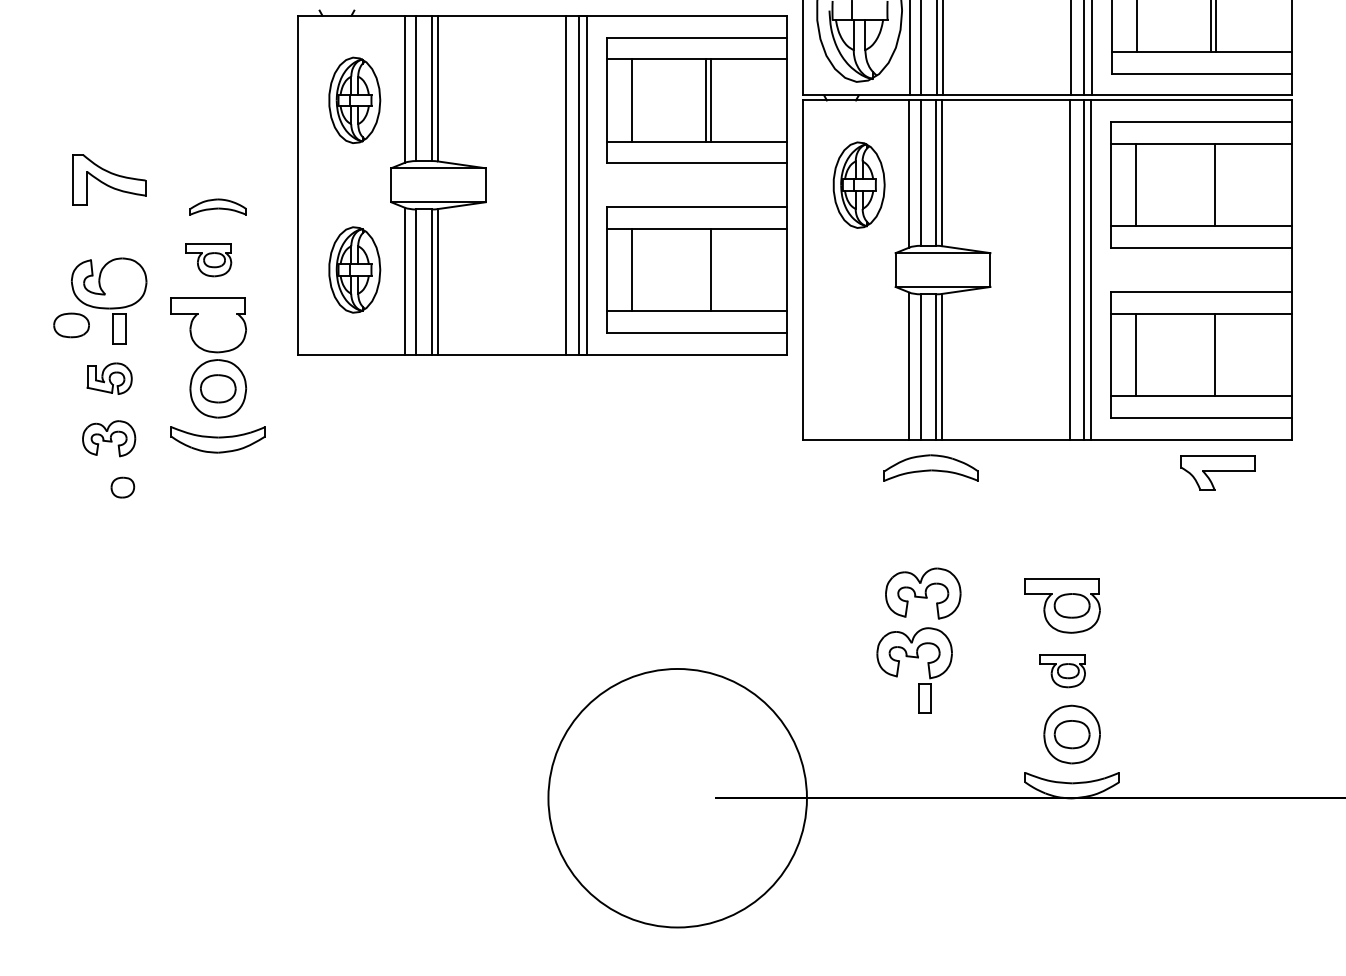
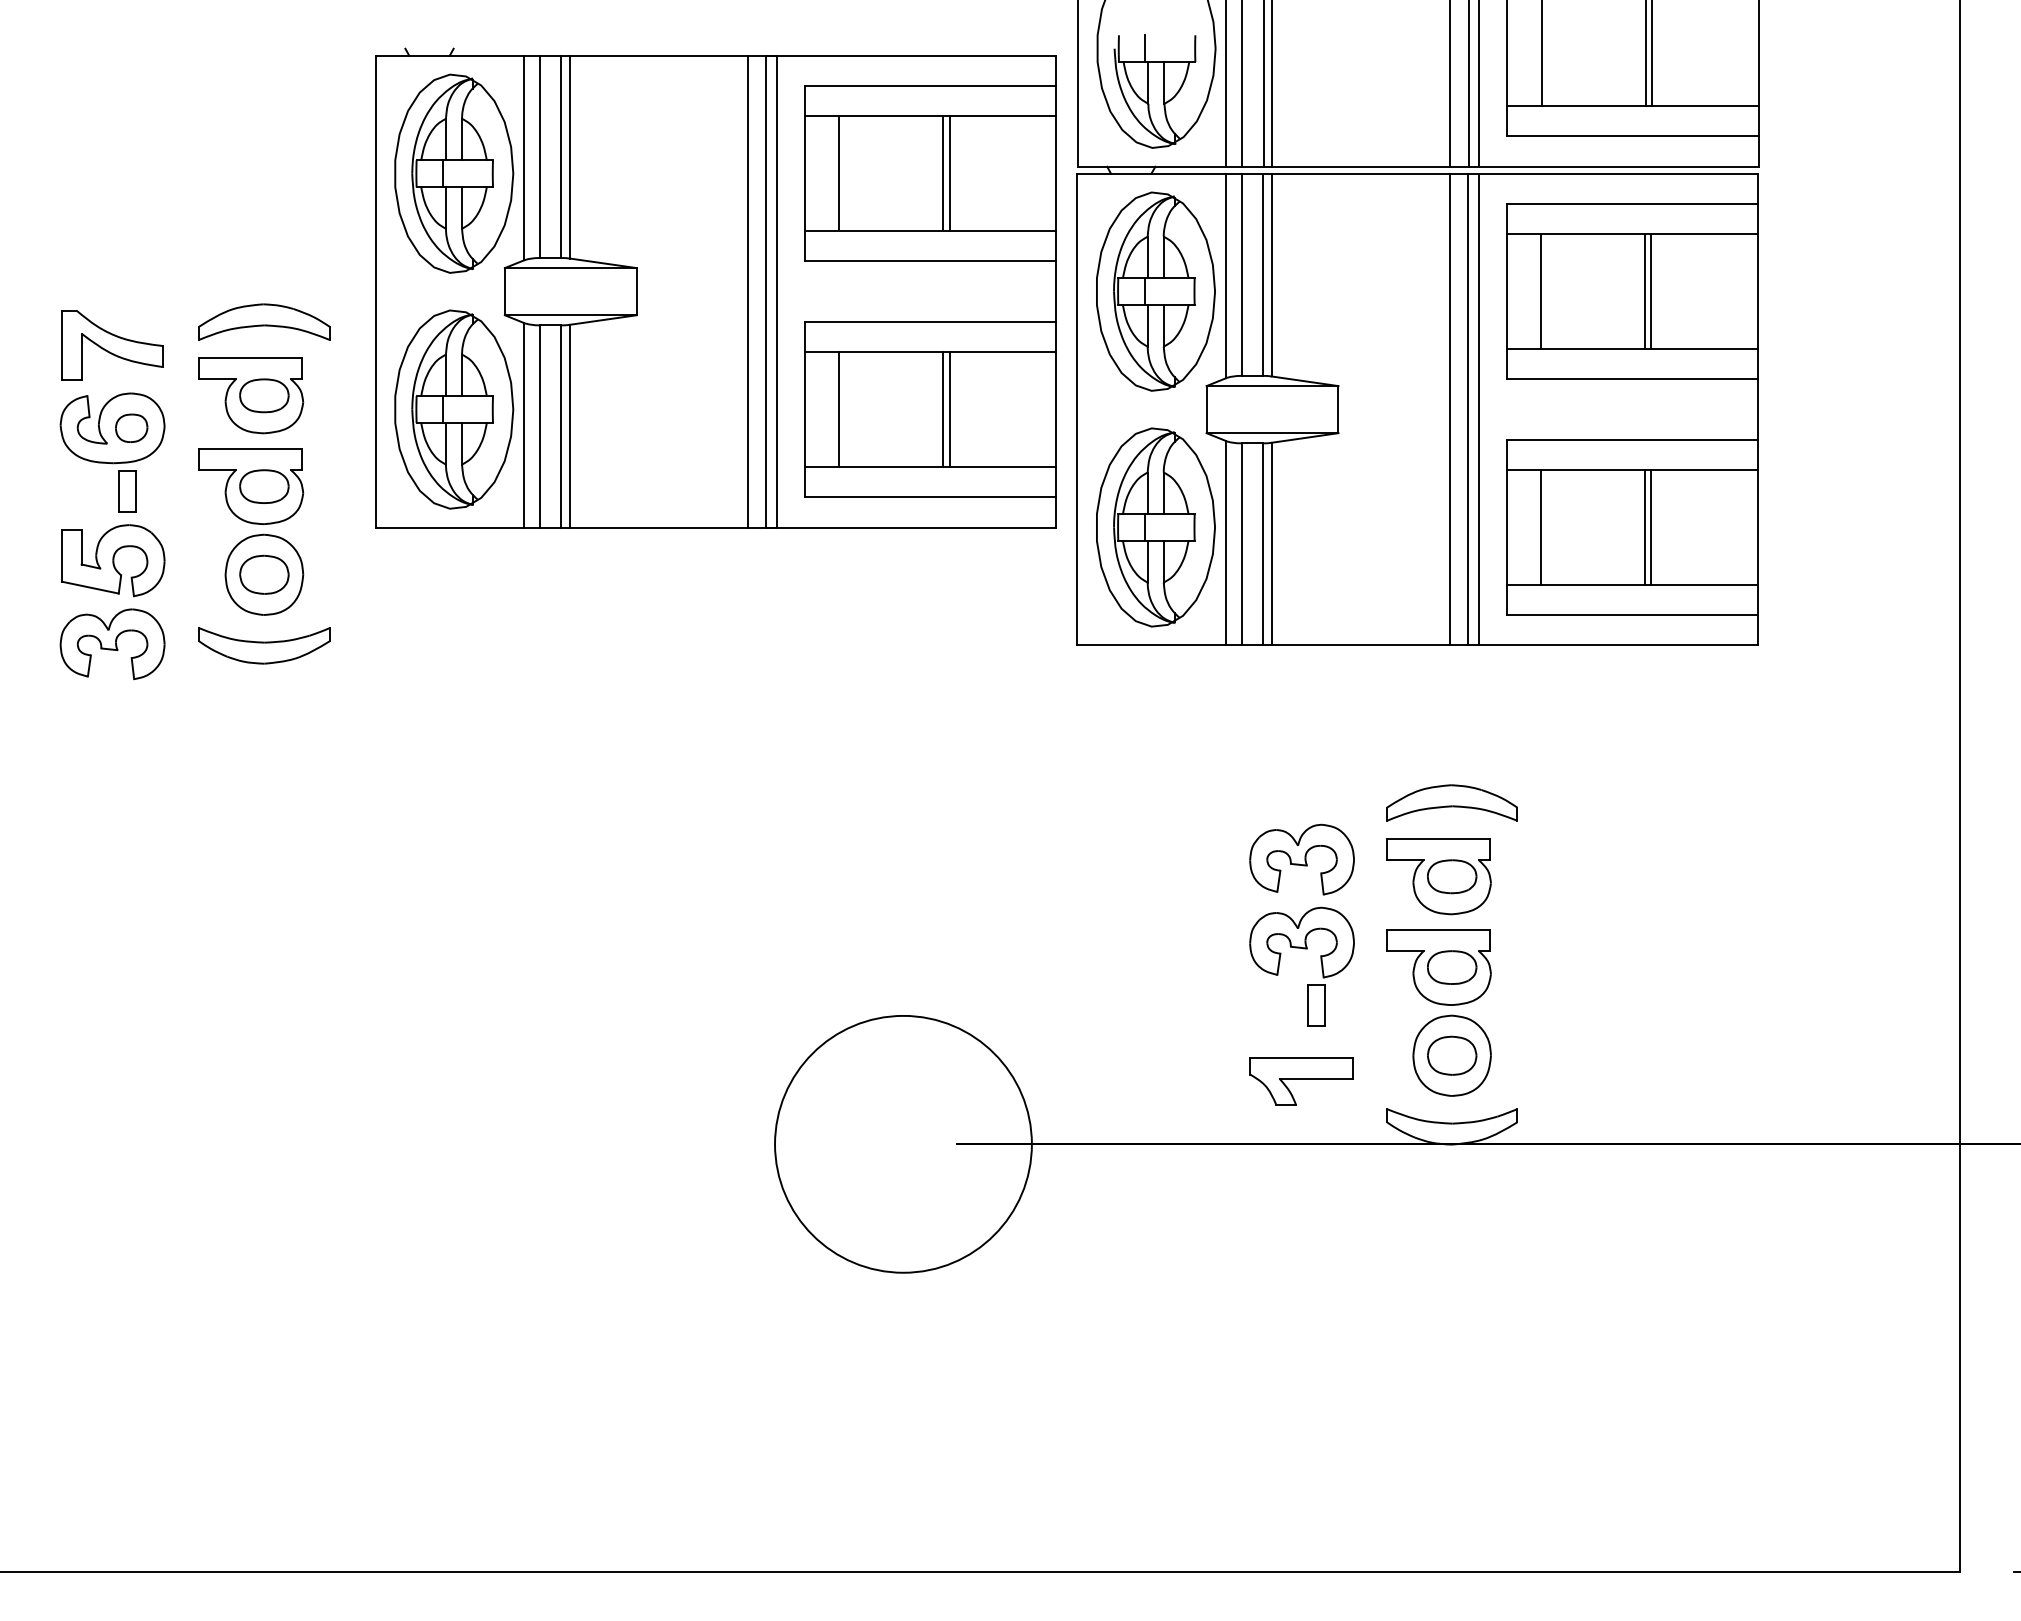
part: (354, 100) -> (454, 173), size x1.67
part: (109, 180) -> (112, 345), moved
part: (858, 185) -> (1155, 291), size x1.67
line: (1211, 185) -> (1645, 291), added
part: (218, 206) -> (264, 321), size x1.67
part: (209, 259) -> (251, 395), size x1.67
part: (354, 269) -> (454, 409), size x1.67
line: (706, 269) -> (943, 409), added
part: (71, 325) -> (264, 486), moved
part: (858, 354) -> (1155, 527), added
line: (1211, 354) -> (1645, 527), added
part: (109, 378) -> (113, 560), size x1.67
part: (109, 438) -> (112, 643), size x1.43
part: (930, 467) -> (1451, 802), moved
part: (1218, 472) -> (1301, 1081), moved
part: (122, 487) -> (131, 427), moved
part: (922, 593) -> (1301, 859), moved
part: (915, 658) -> (1303, 949), moved
part: (1062, 671) -> (1438, 967), size x1.67
circle: (677, 797) -> (903, 1143), size x0.71

